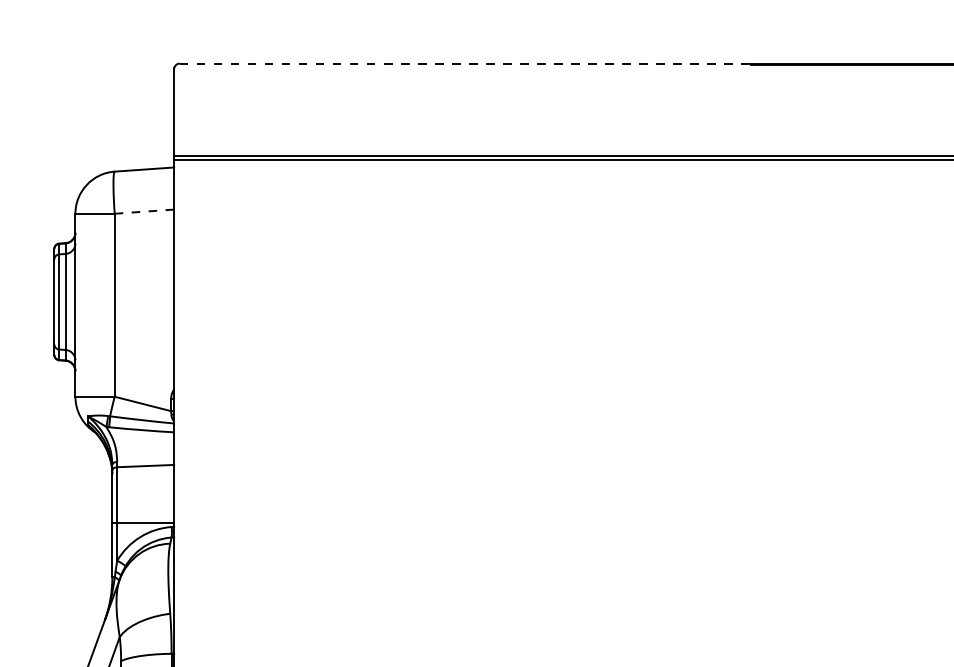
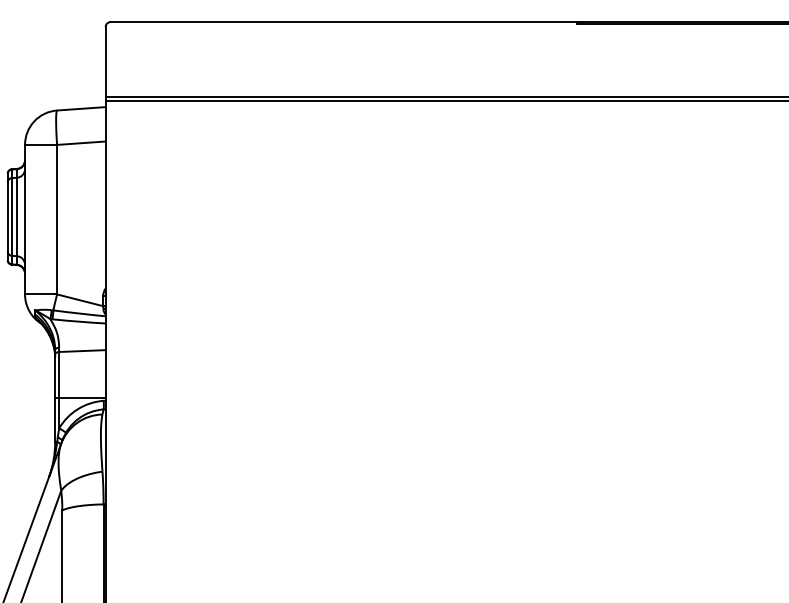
line: (466, 63) -> (344, 22), dashed -> solid
line: (144, 212) -> (81, 143), dashed -> solid

